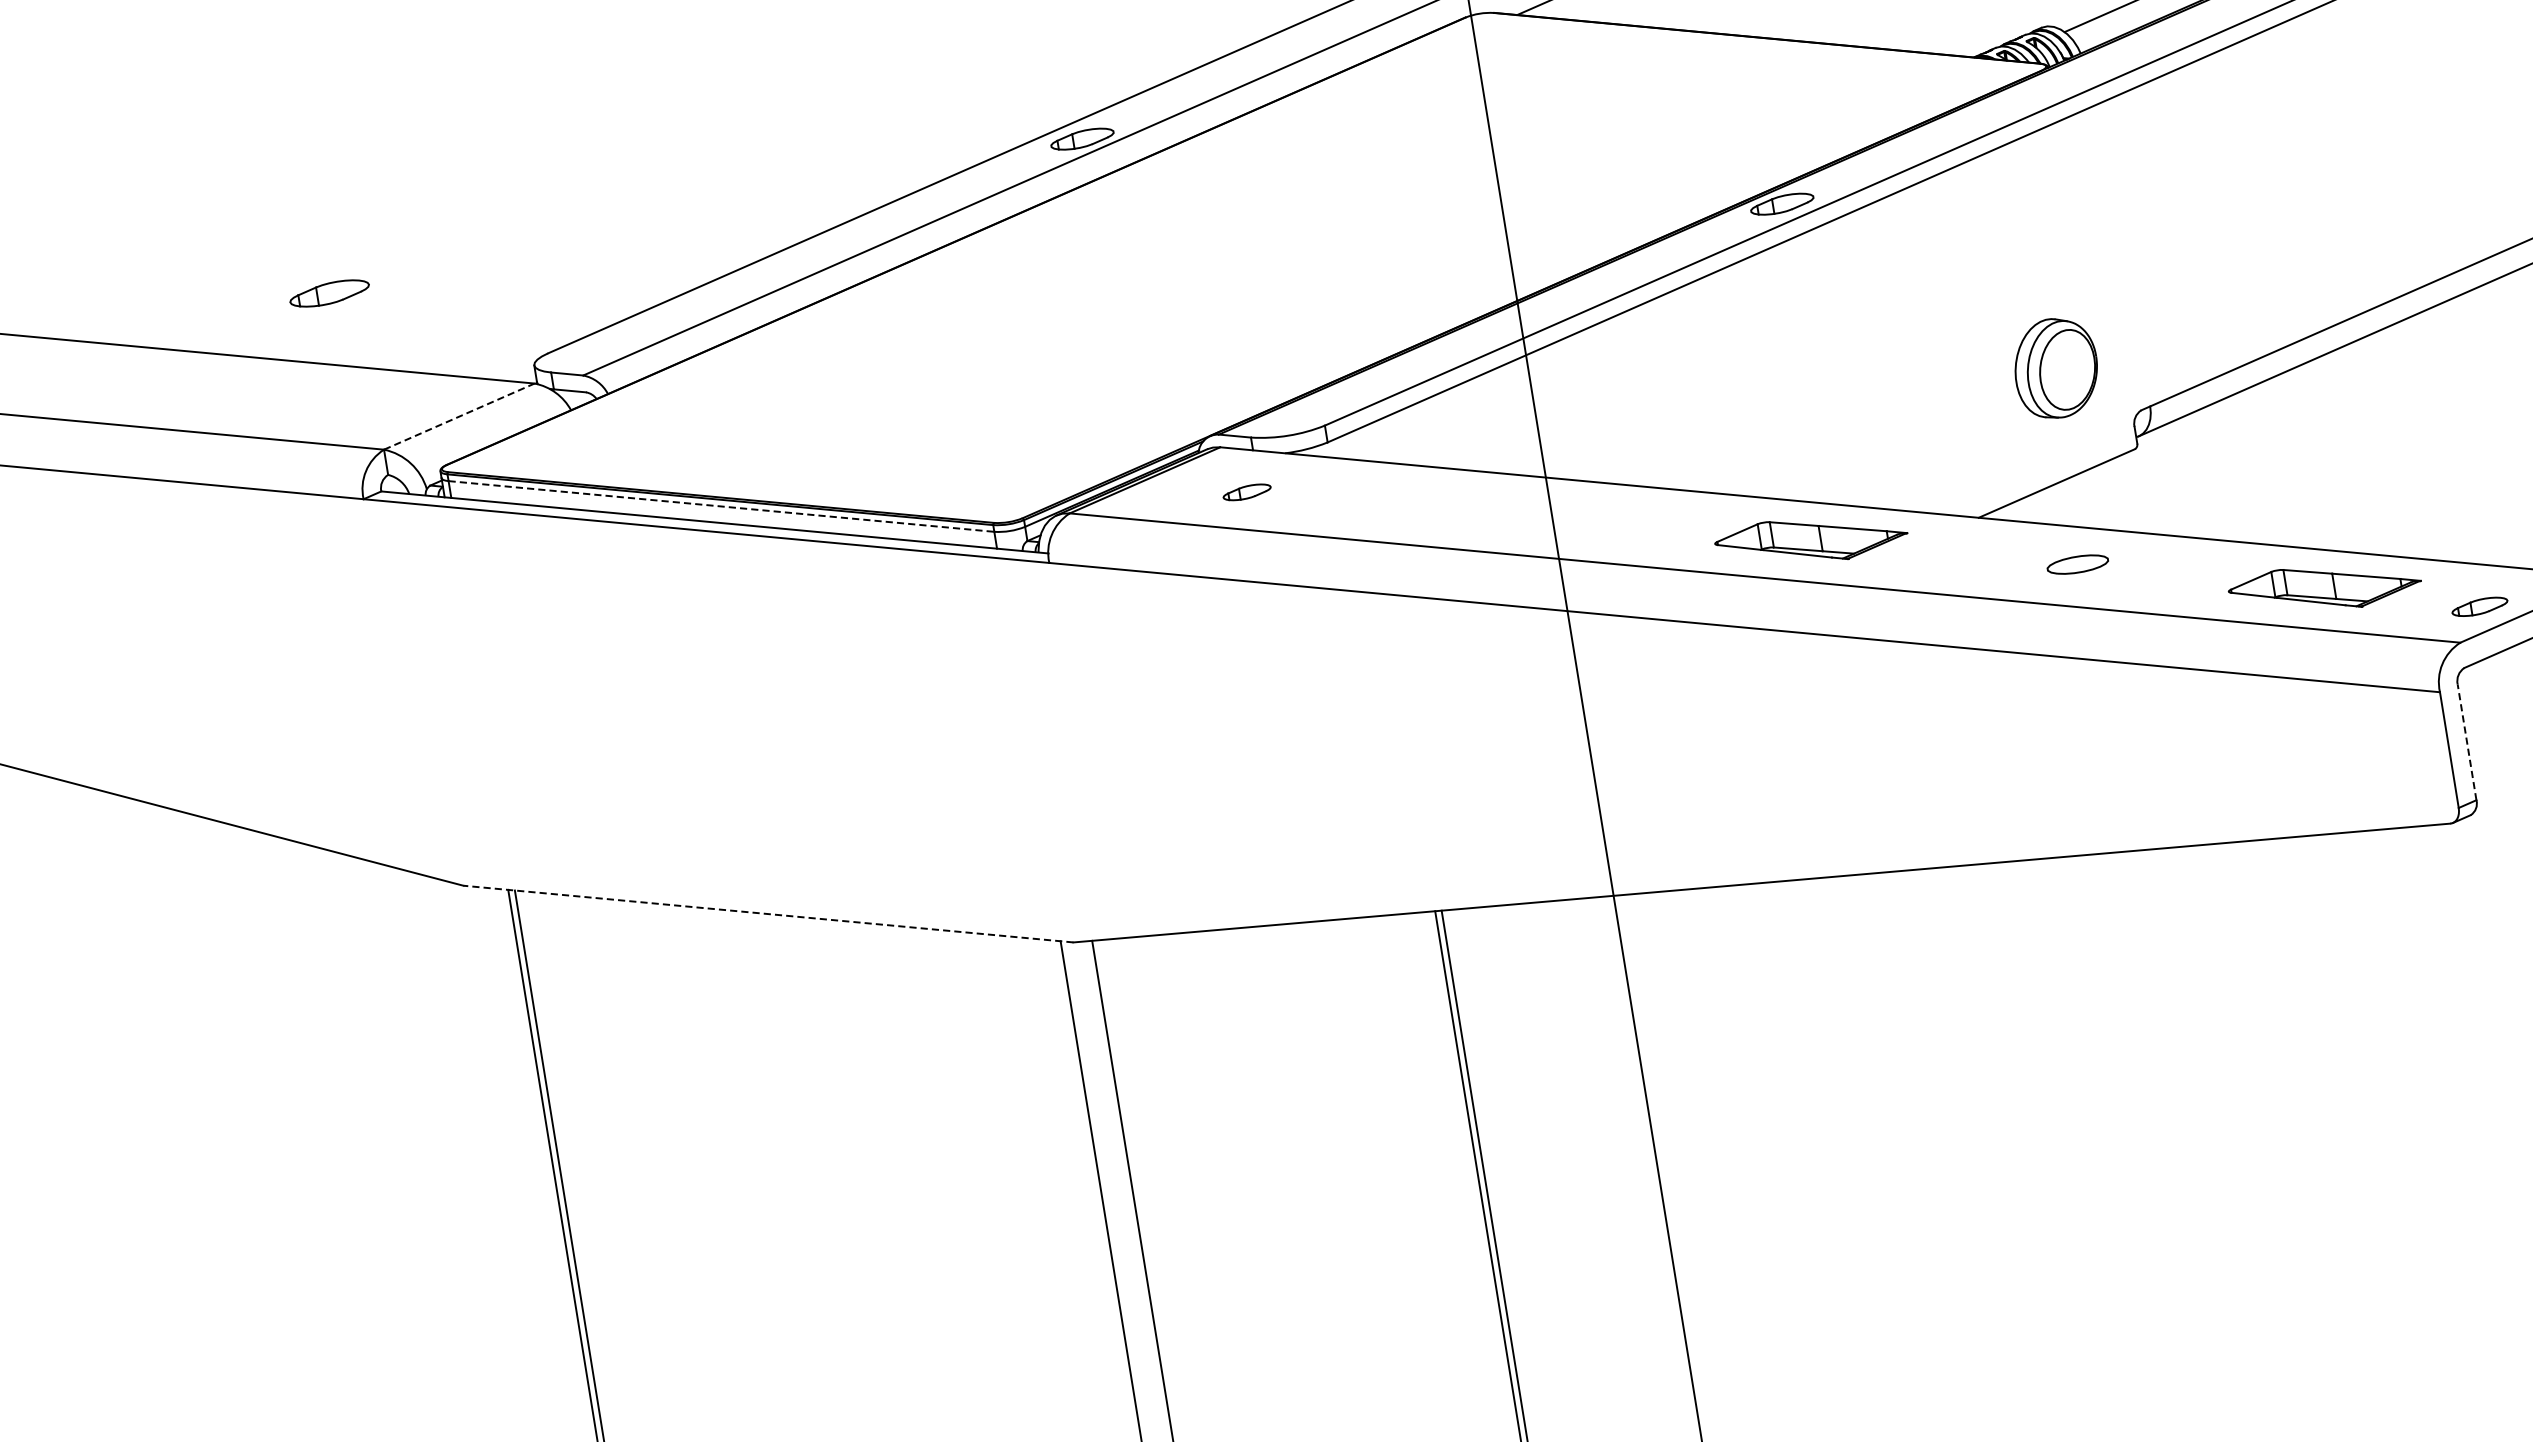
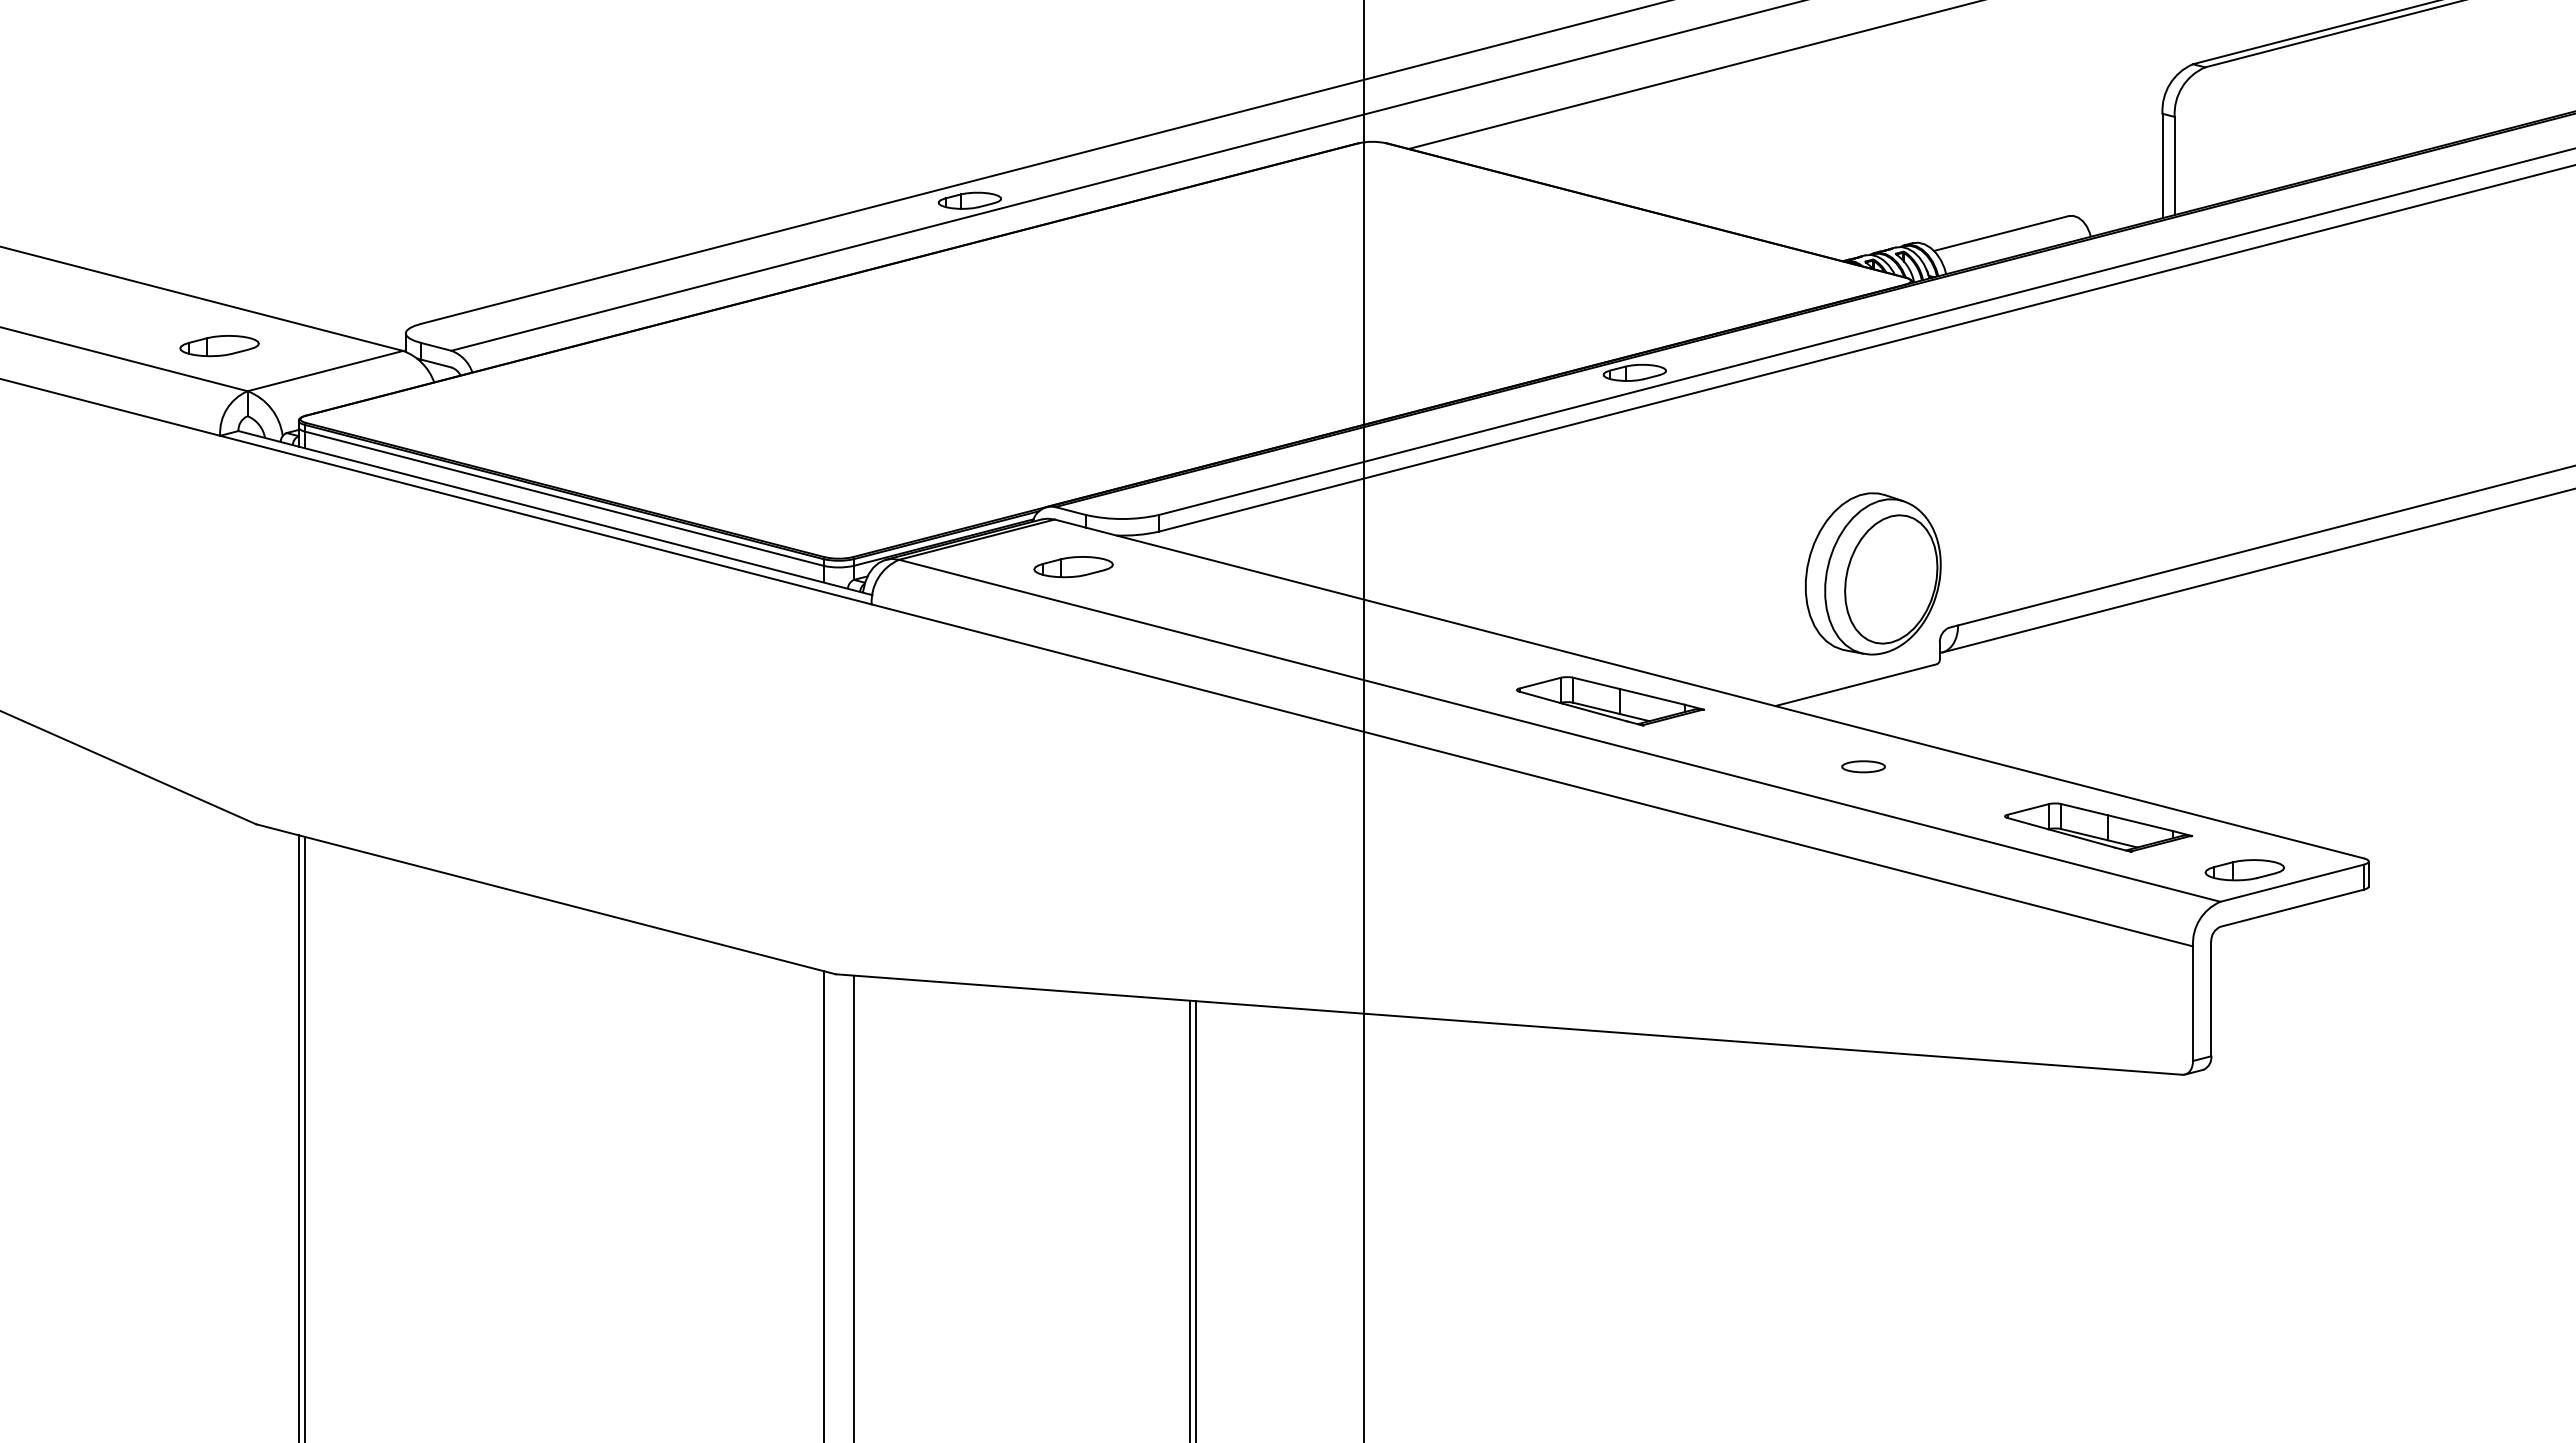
part: (329, 293) -> (219, 346), moved
part: (2056, 367) -> (1873, 573), size x1.67
line: (459, 416) -> (325, 370), dashed -> solid
part: (1247, 492) -> (1073, 567), size x1.67
line: (721, 506) -> (564, 498), dashed -> solid
part: (2077, 564) -> (1863, 766), size x0.71
part: (2479, 607) -> (2244, 870), size x1.43
line: (2467, 741) -> (2211, 998), dashed -> solid
line: (768, 914) -> (545, 899), dashed -> solid

